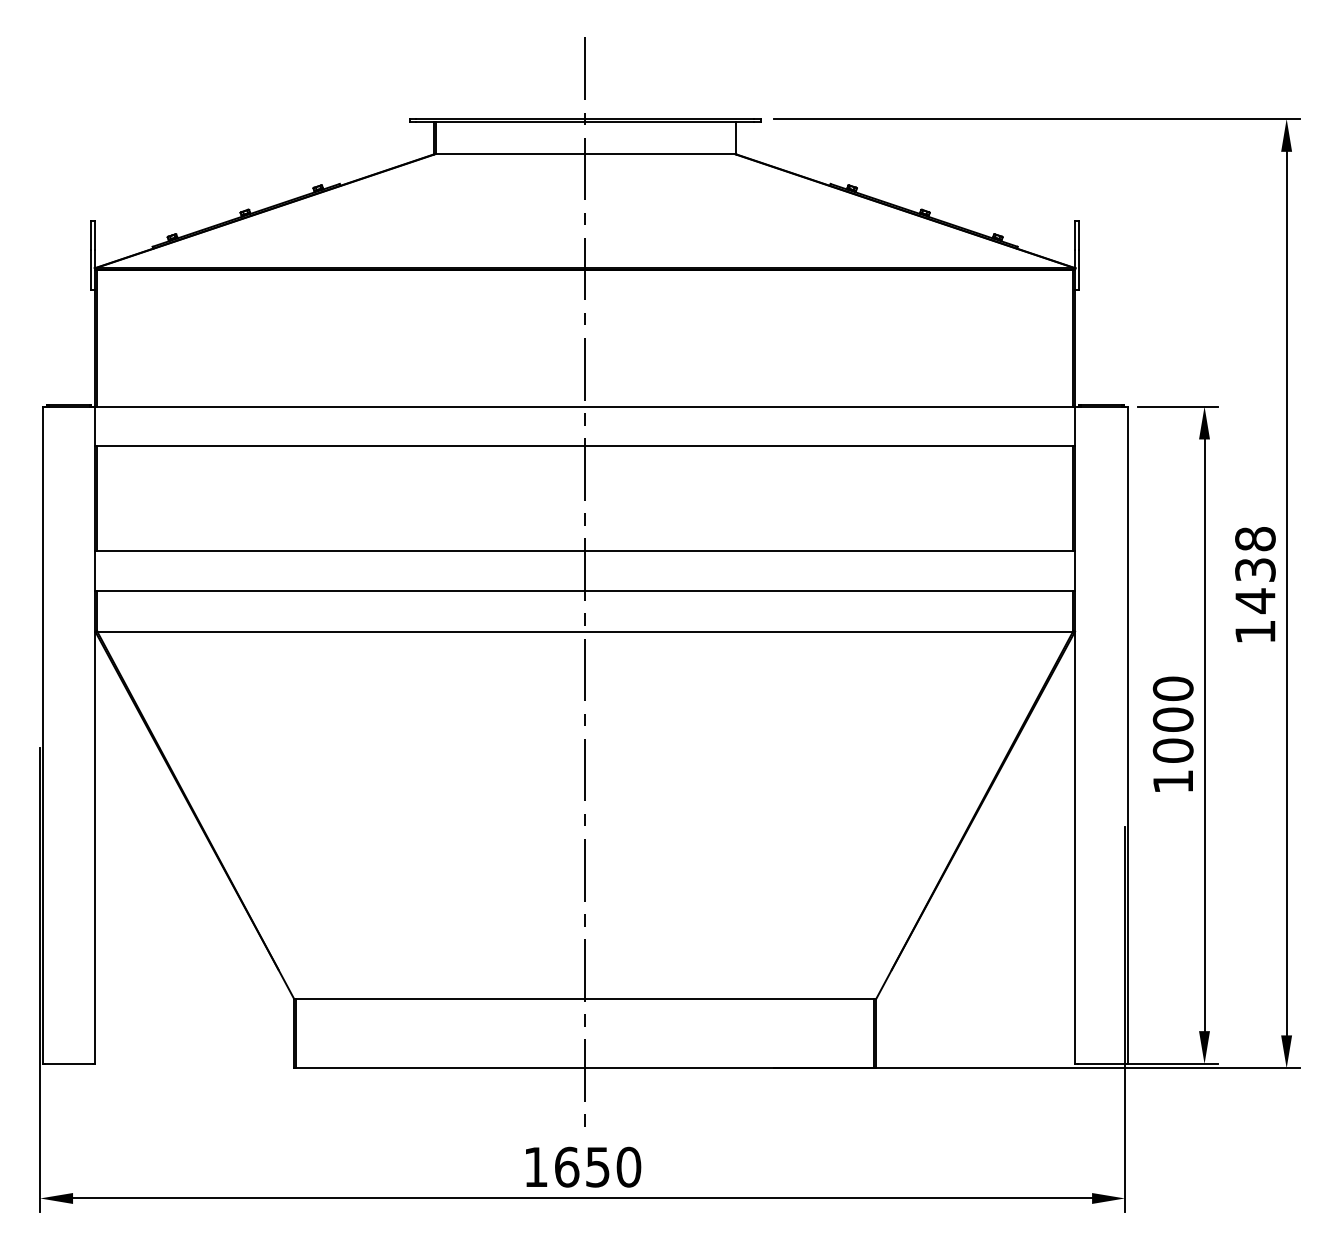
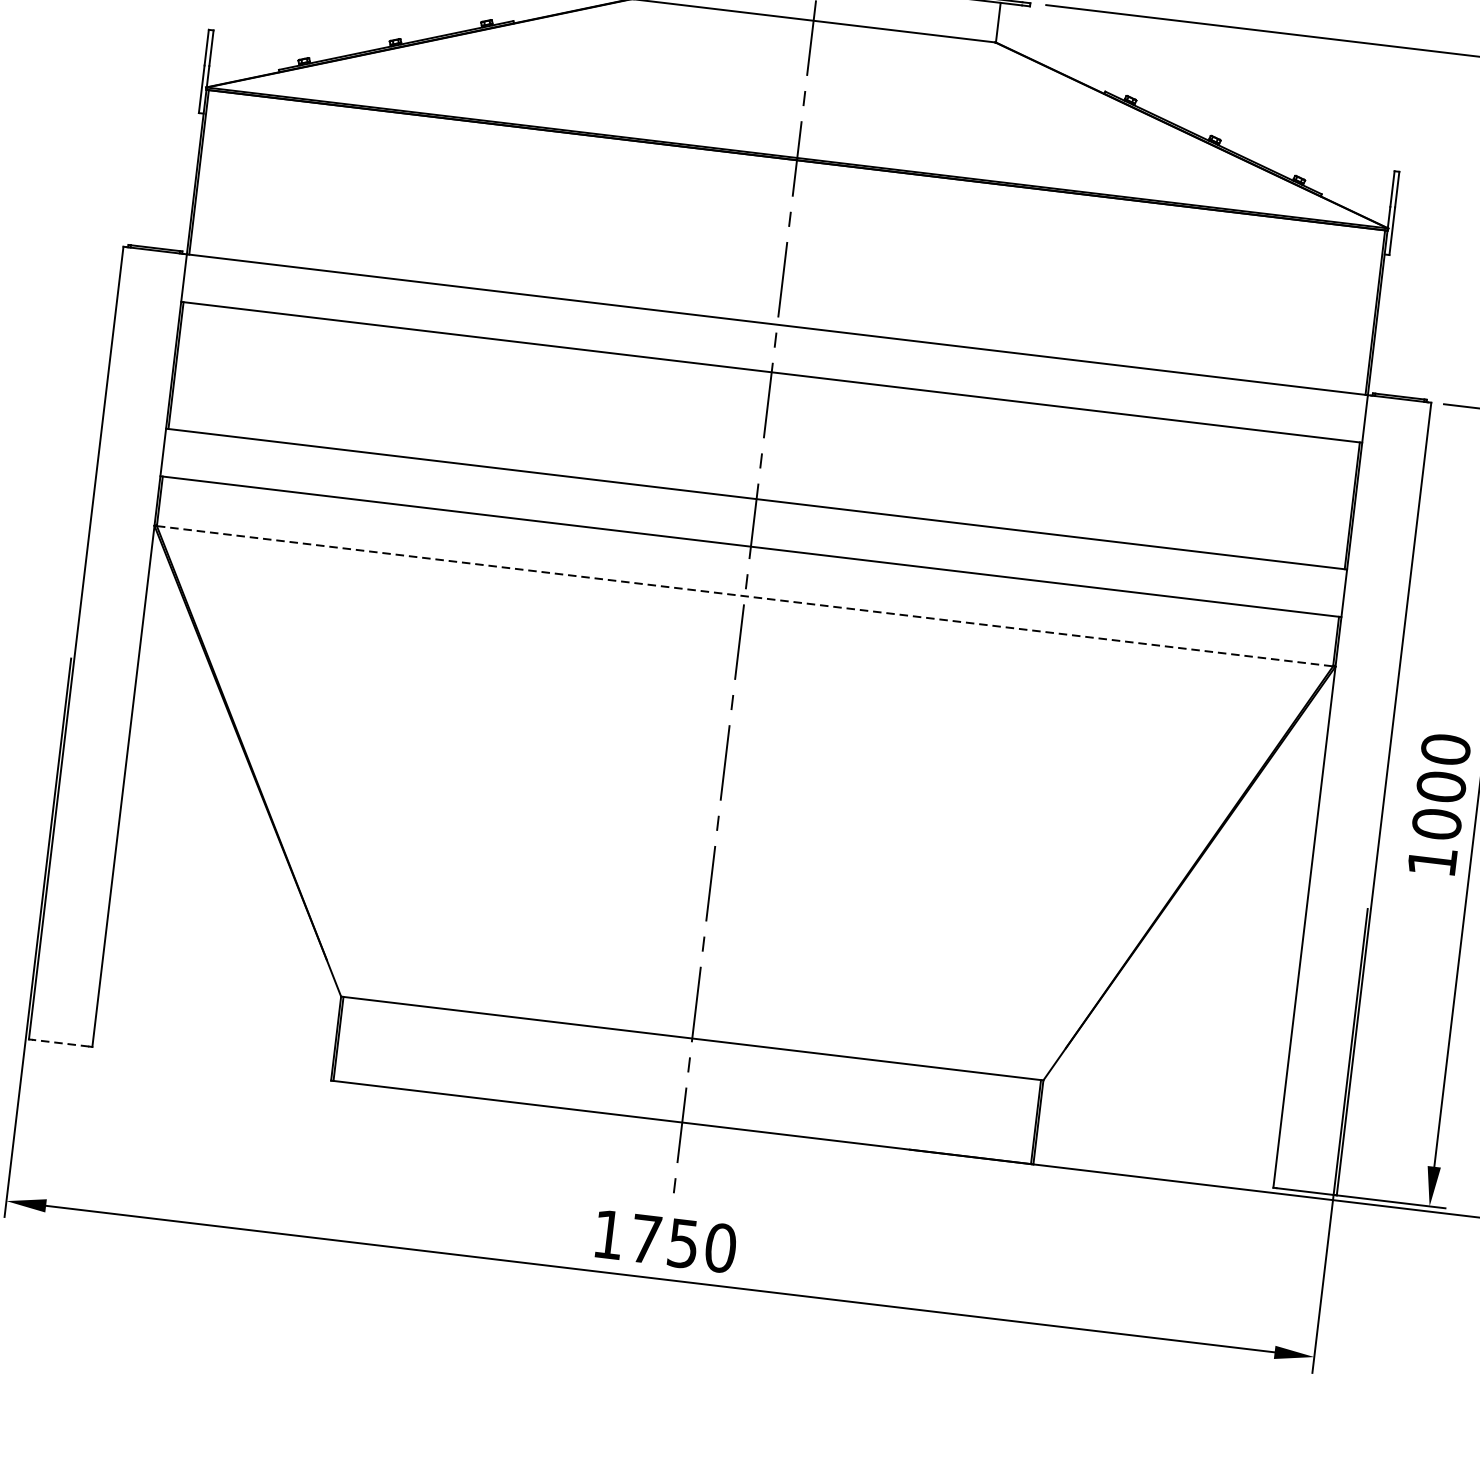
line: (585, 631) -> (745, 595), solid -> dashed
line: (69, 1064) -> (61, 1043), solid -> dashed
text: (567, 1166) -> (646, 1238), 1650 -> 1750

